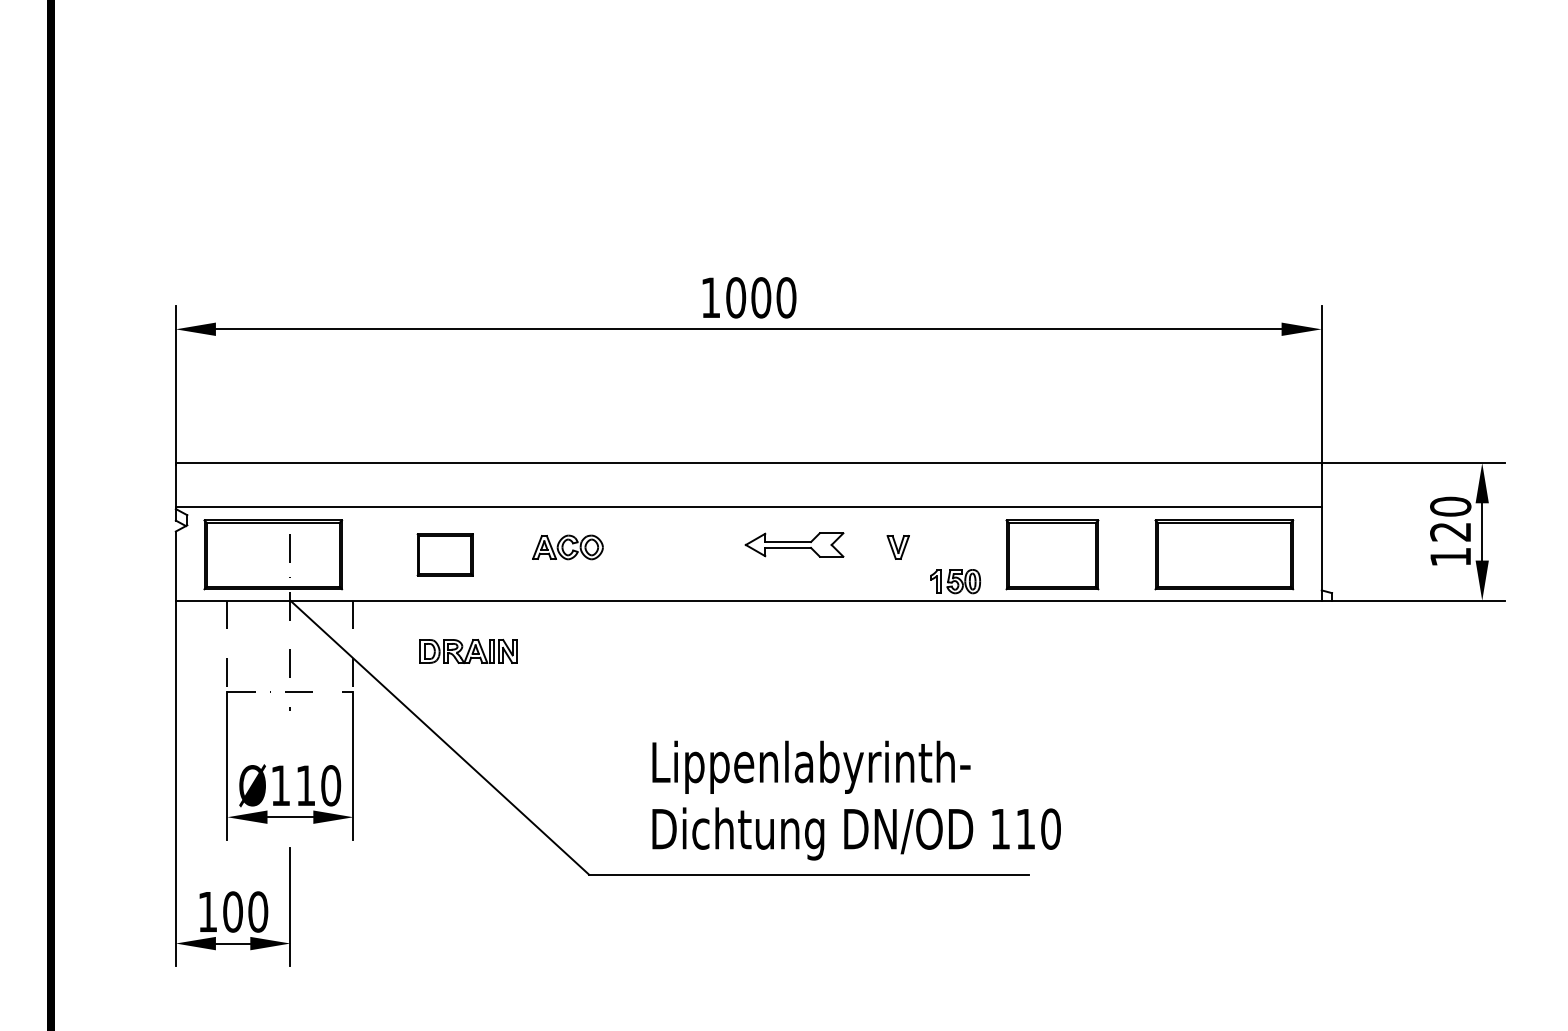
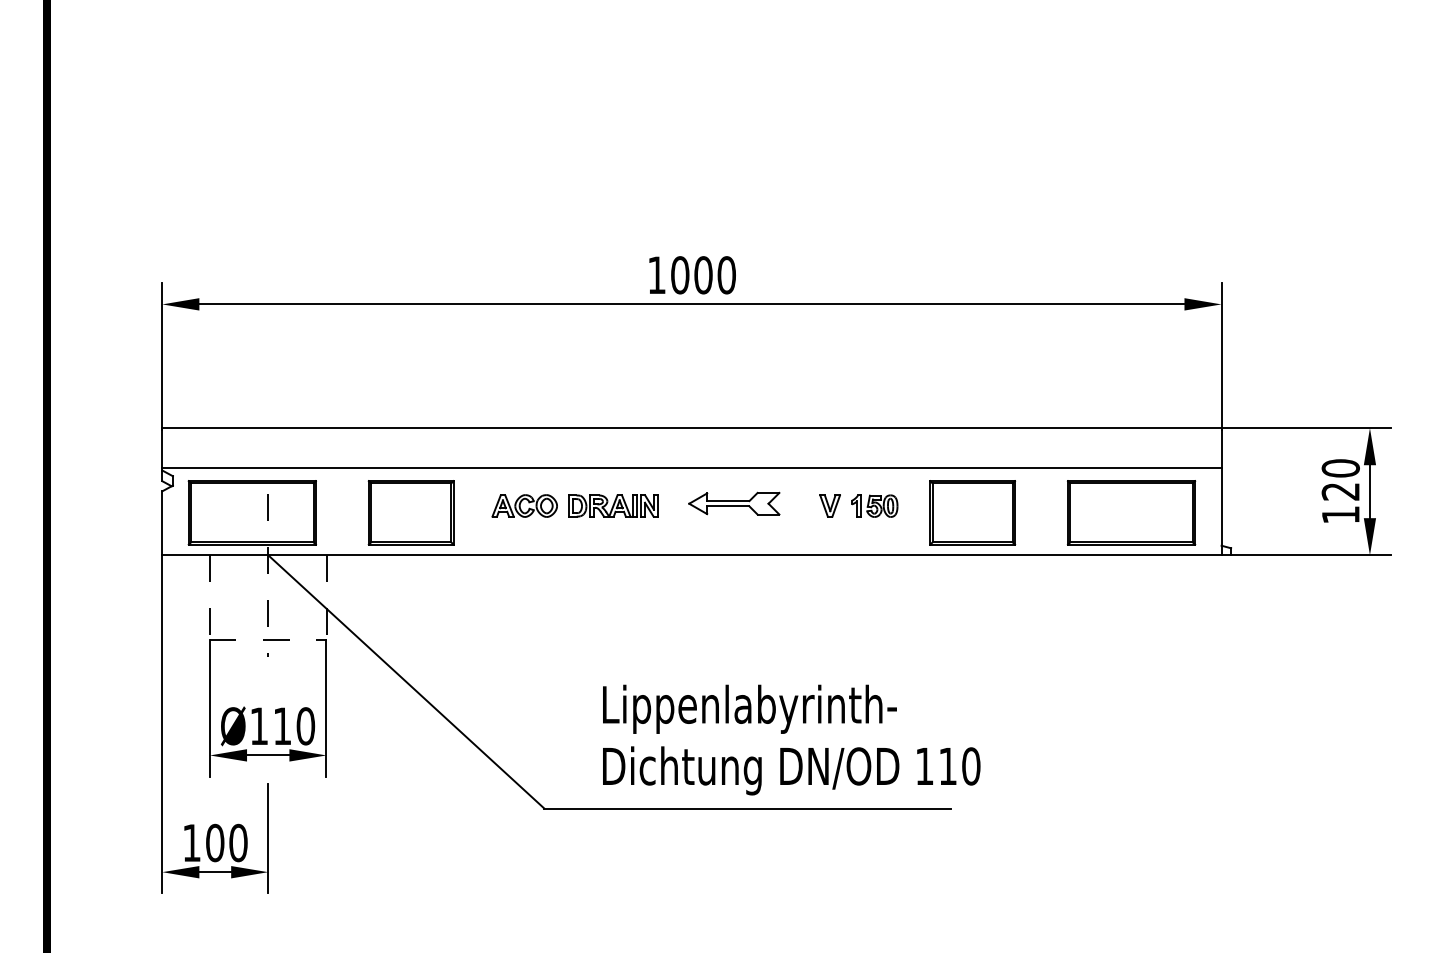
part: (445, 554) -> (411, 512), size x1.67
part: (955, 581) -> (874, 506), moved
part: (468, 651) -> (613, 506), moved

